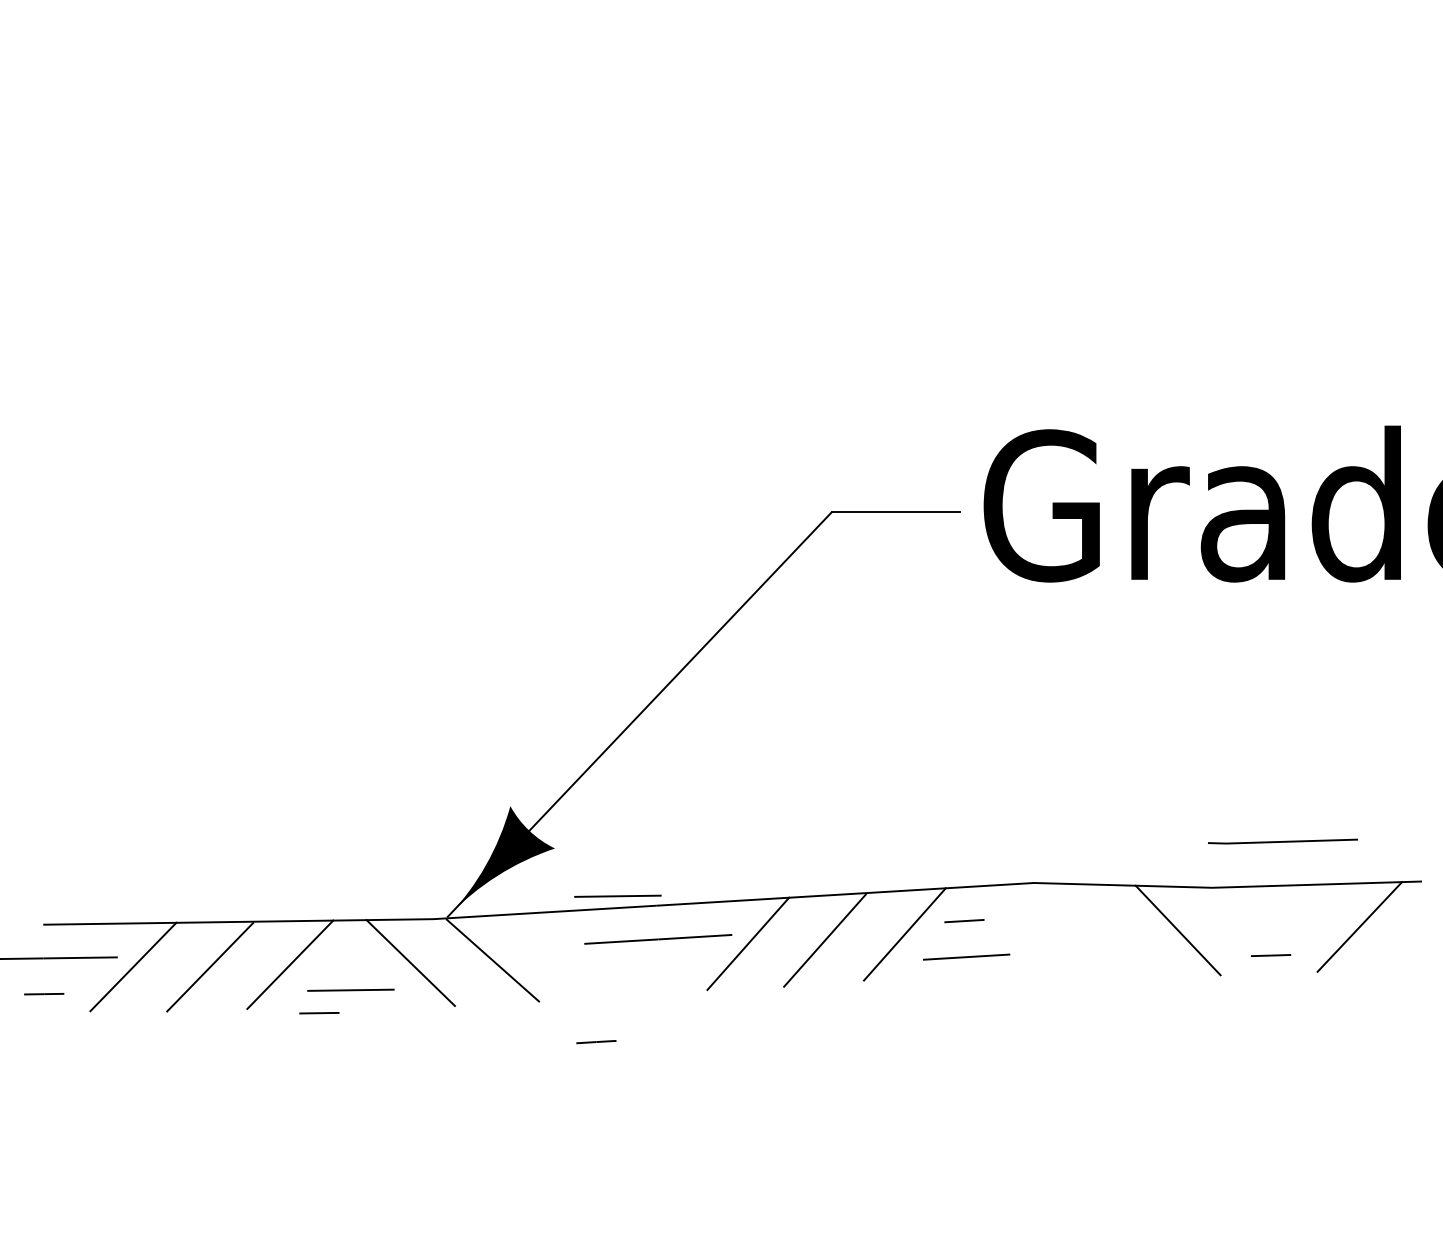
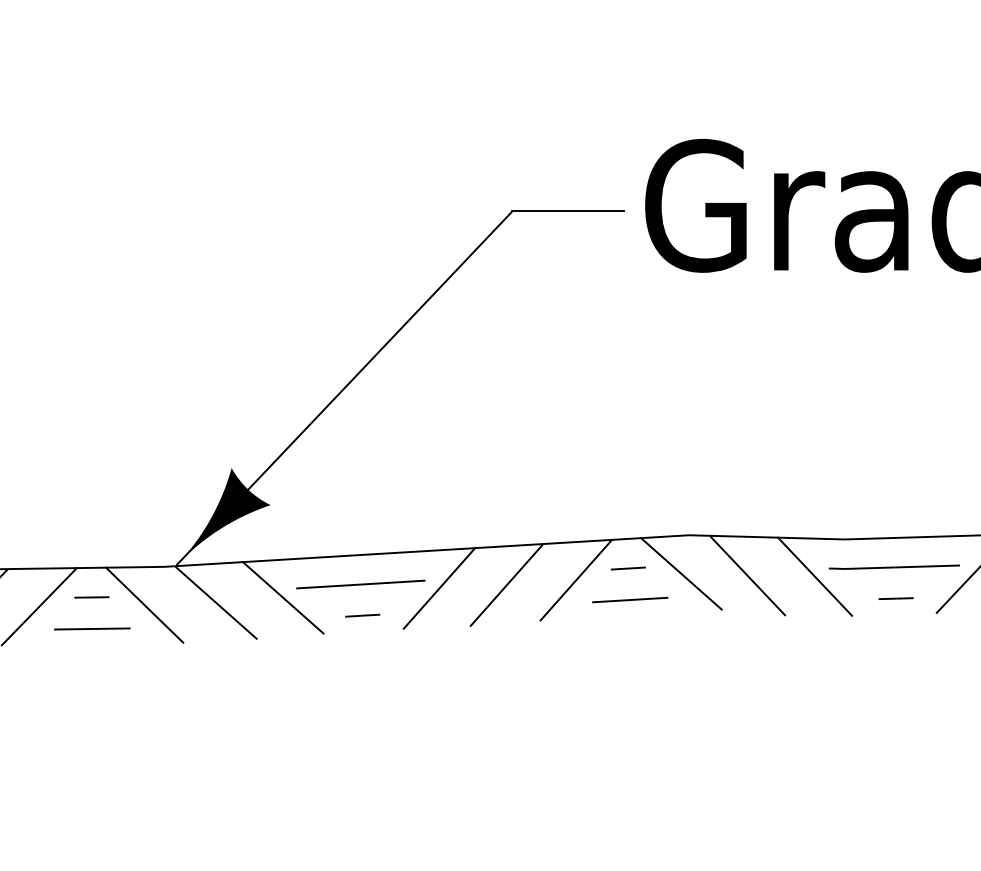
line: (1282, 841) -> (893, 567), moved
line: (617, 895) -> (325, 546), removed
line: (1025, 927) -> (681, 574), added
line: (1101, 929) -> (748, 575), added
line: (569, 954) -> (283, 597), added
line: (319, 1013) -> (91, 597), moved
line: (596, 1042) -> (362, 616), moved

